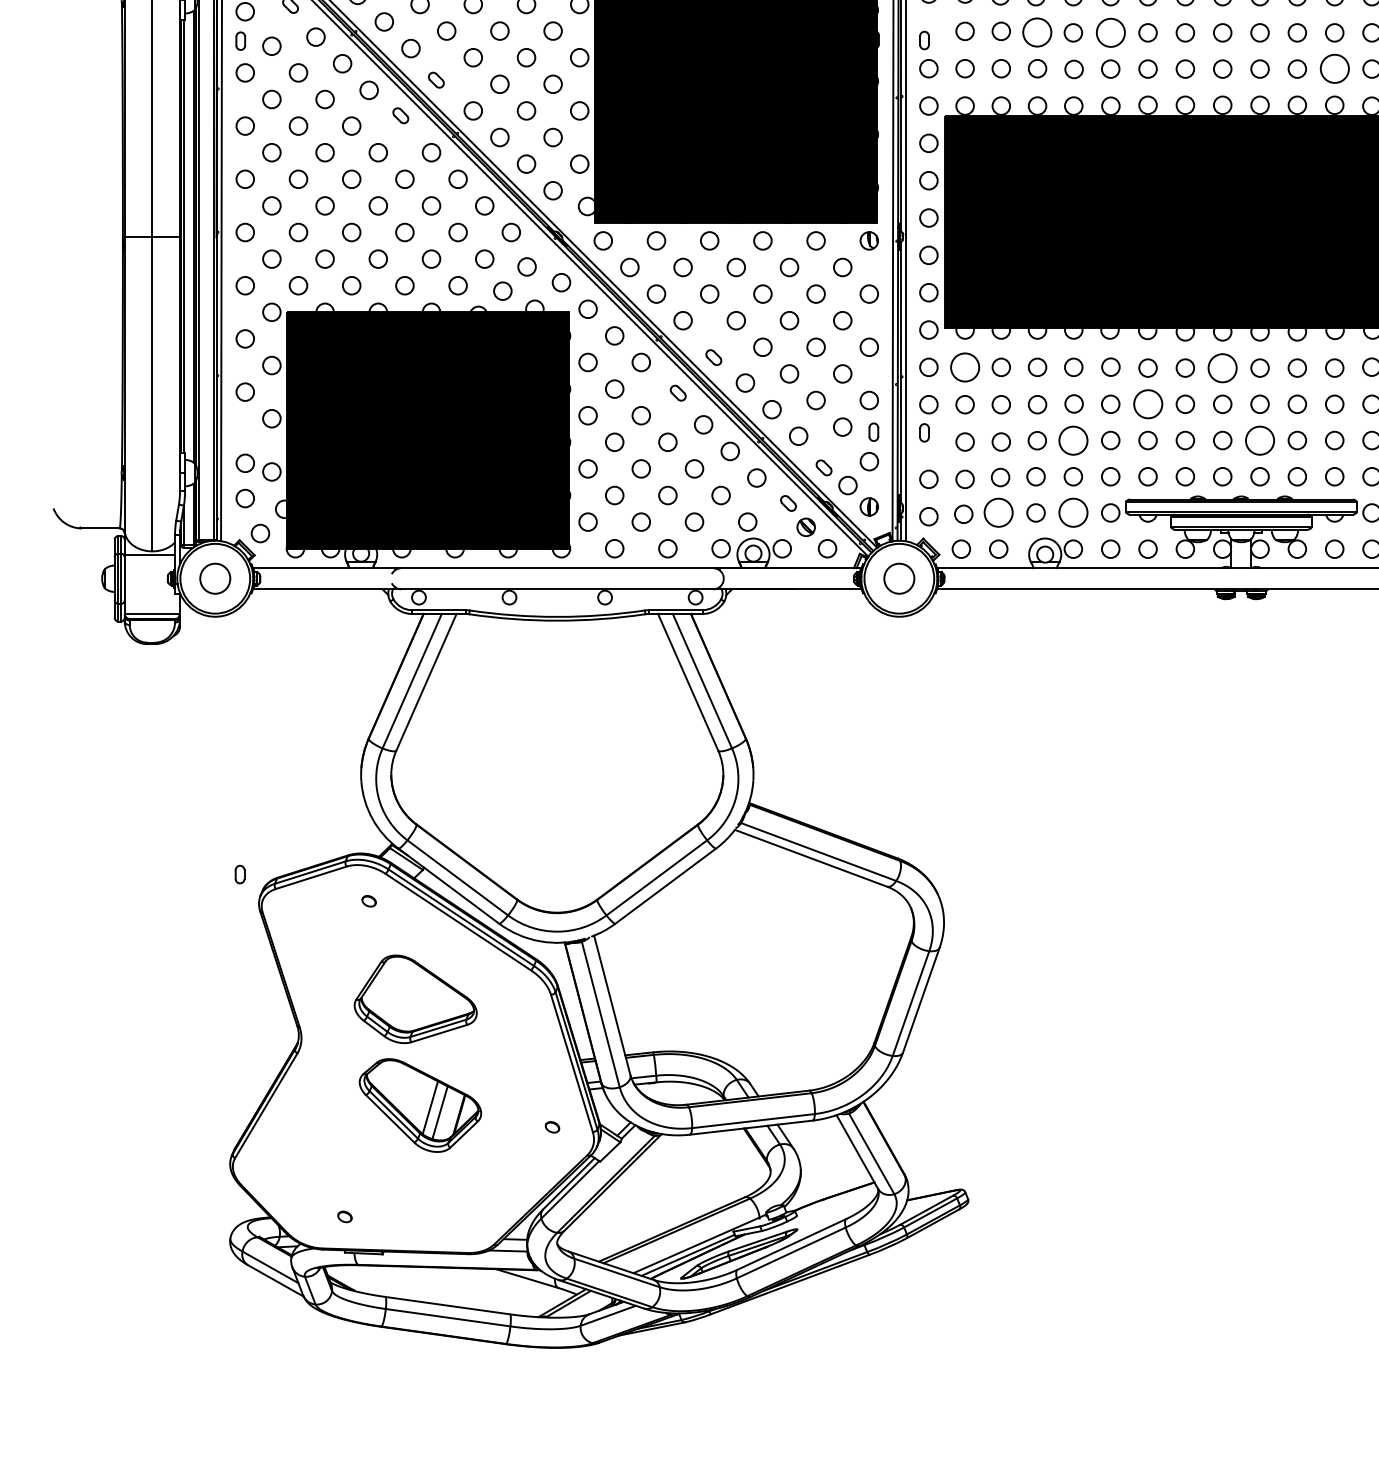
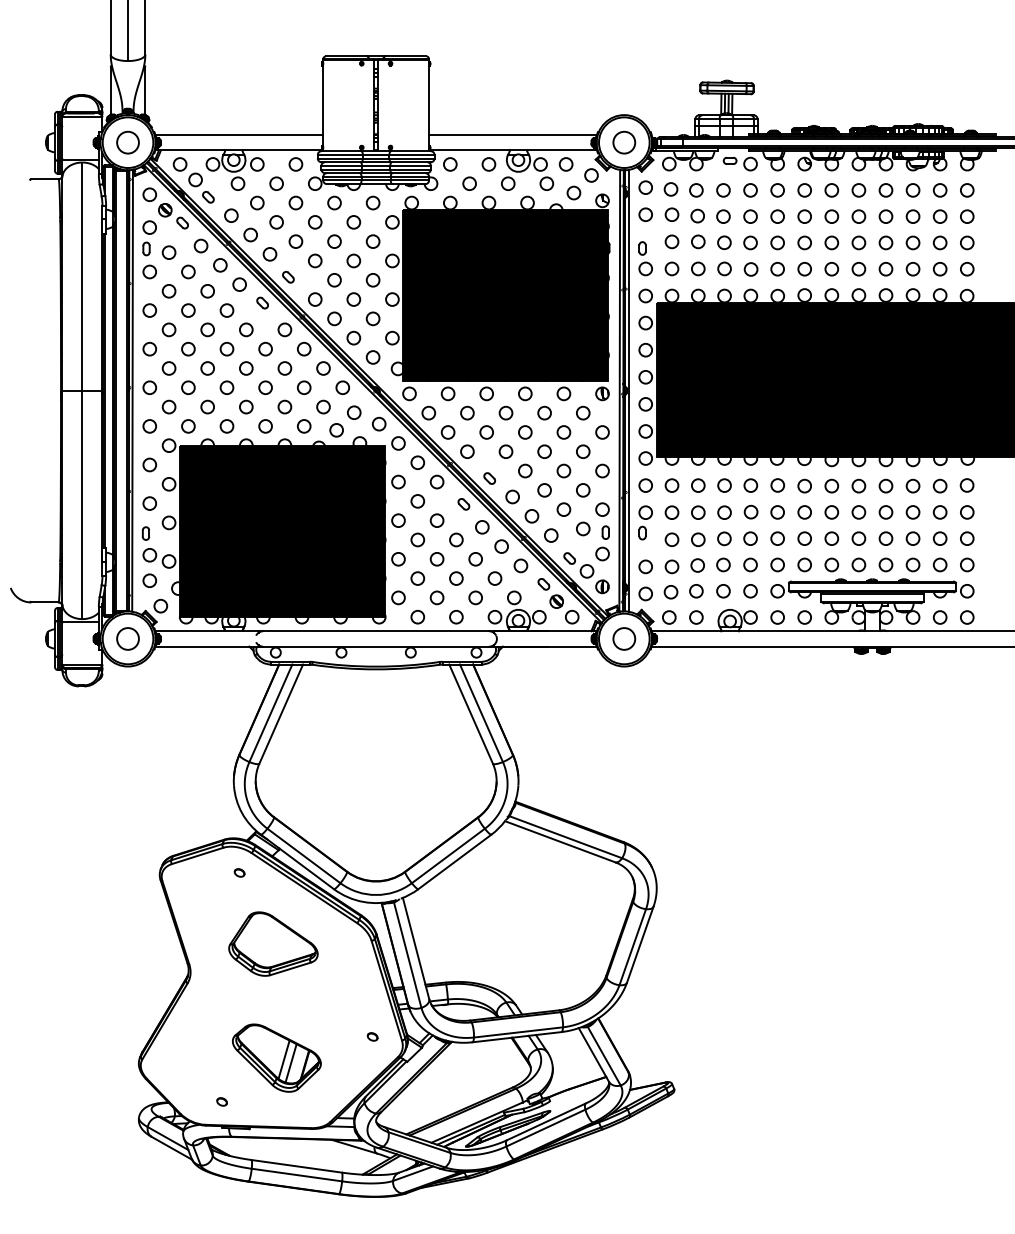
circle: (1037, 32) -> (724, 242), size x0.62
circle: (1110, 32) -> (777, 242), size x0.62
circle: (1333, 69) -> (939, 269), size x0.62
circle: (964, 367) -> (671, 485), size x0.62
circle: (1222, 367) -> (858, 485), size x0.62
circle: (1147, 404) -> (804, 512), size x0.62
circle: (1073, 440) -> (750, 538), size x0.62
circle: (1259, 440) -> (885, 538), size x0.62
circle: (998, 513) -> (696, 591), size x0.62
circle: (1073, 513) -> (750, 591), size x0.62
part: (239, 874) -> (145, 533), moved
part: (419, 1104) -> (276, 1057), moved

